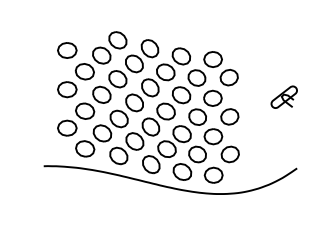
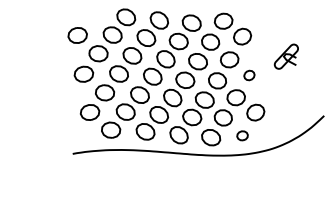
part: (283, 96) -> (285, 56), moved
part: (229, 116) -> (248, 75), size x0.6
part: (213, 174) -> (242, 135), size x0.6

